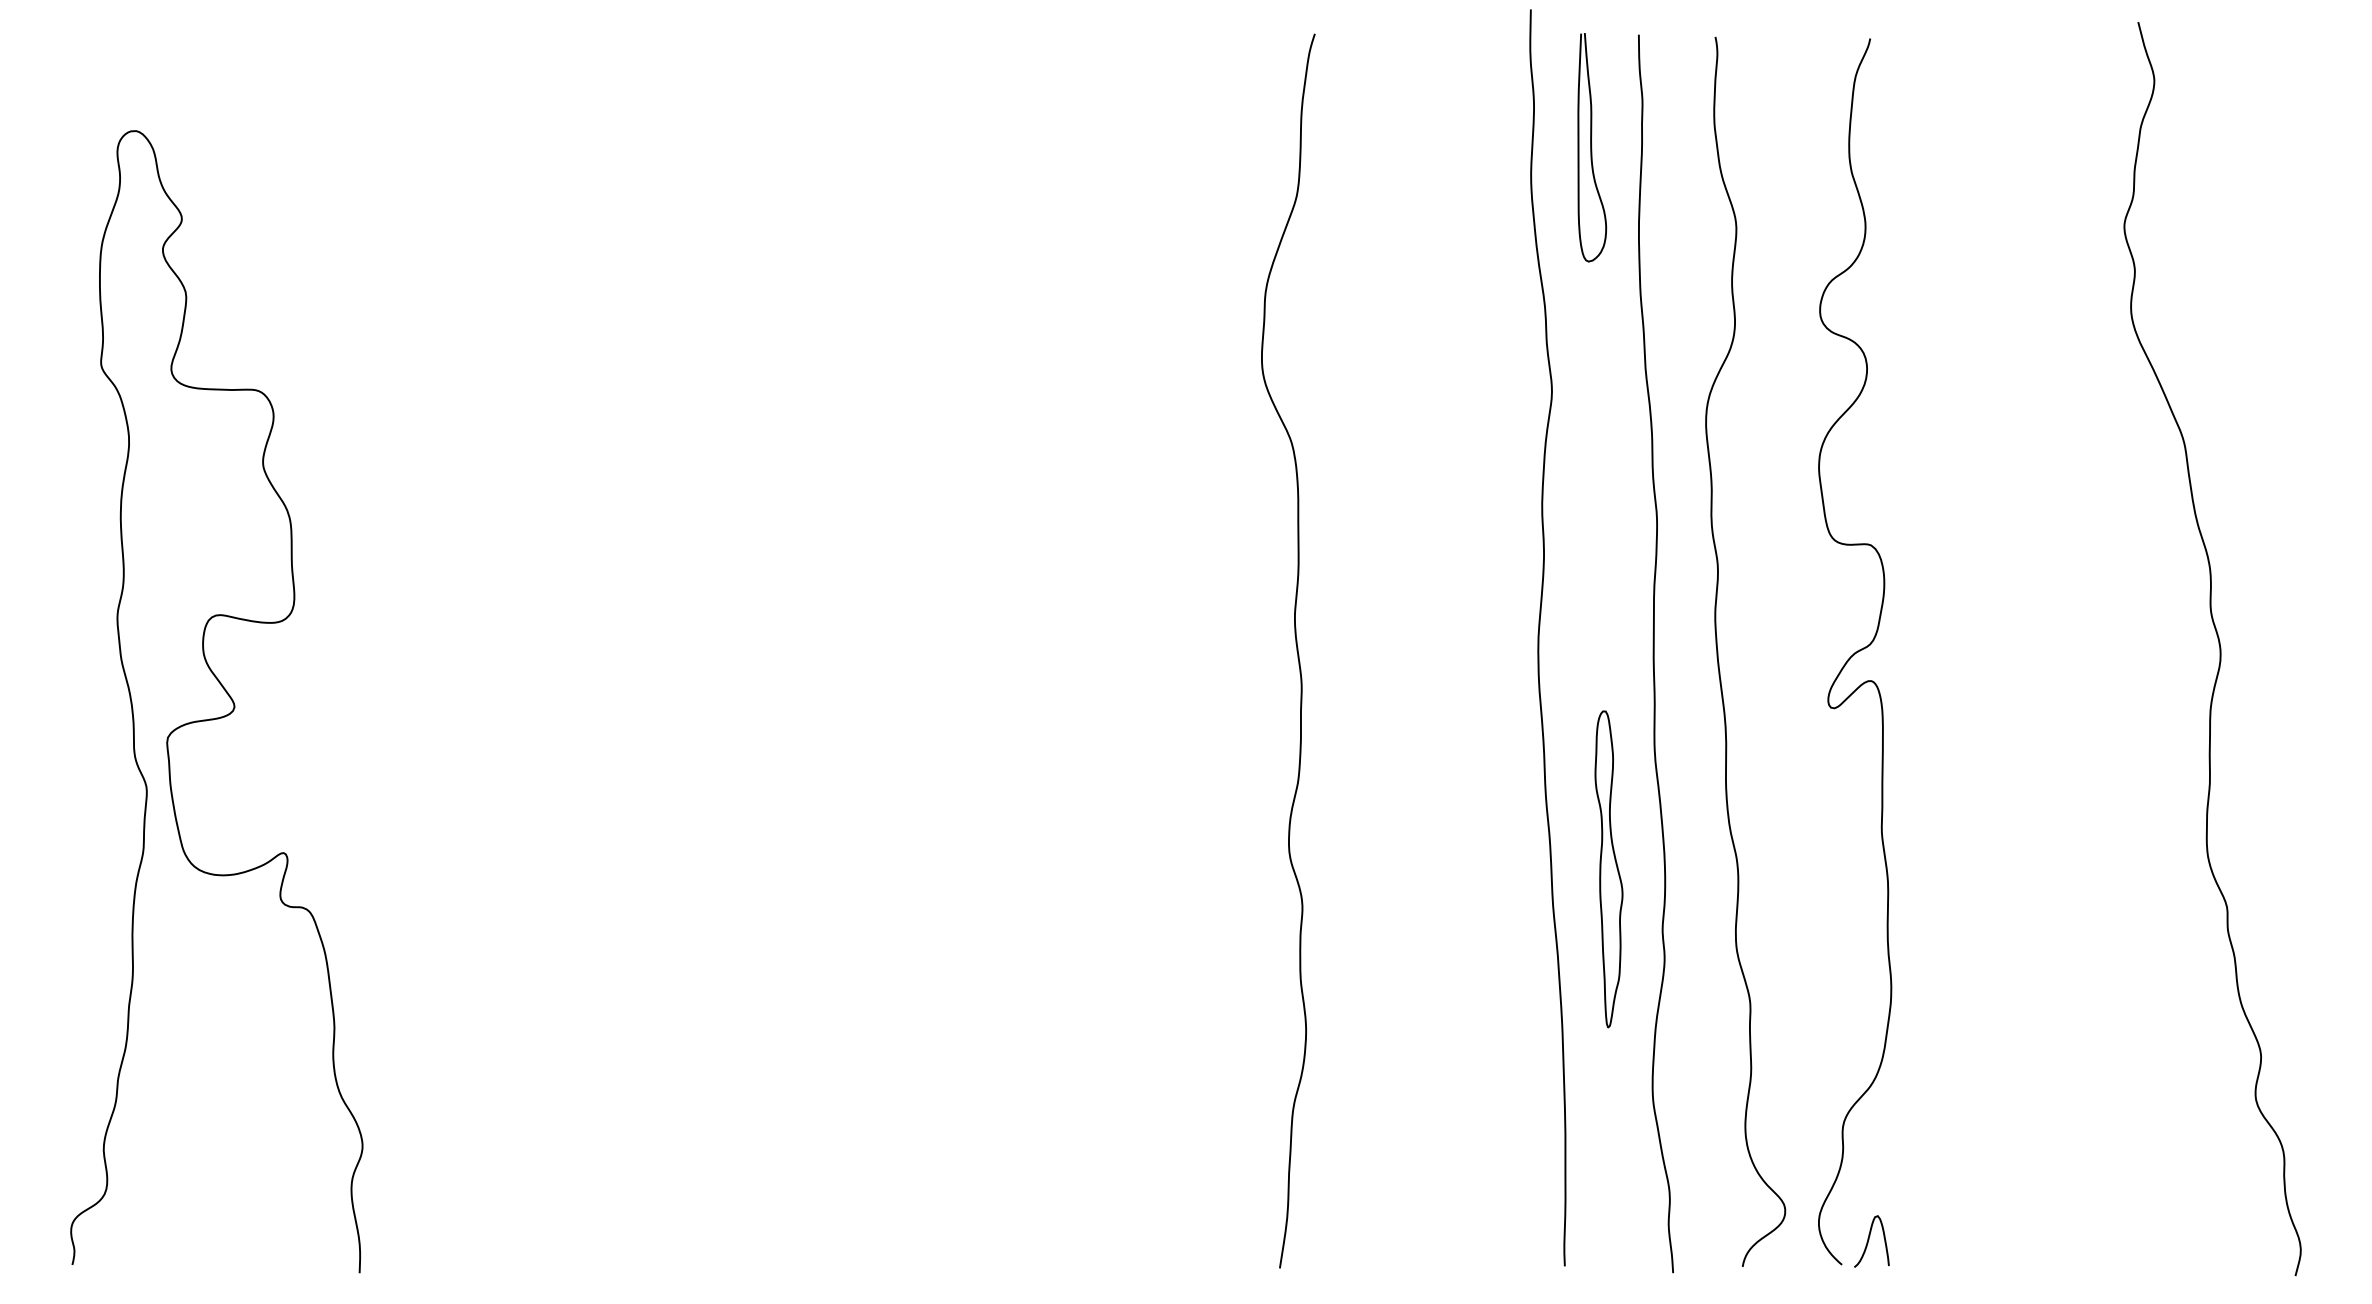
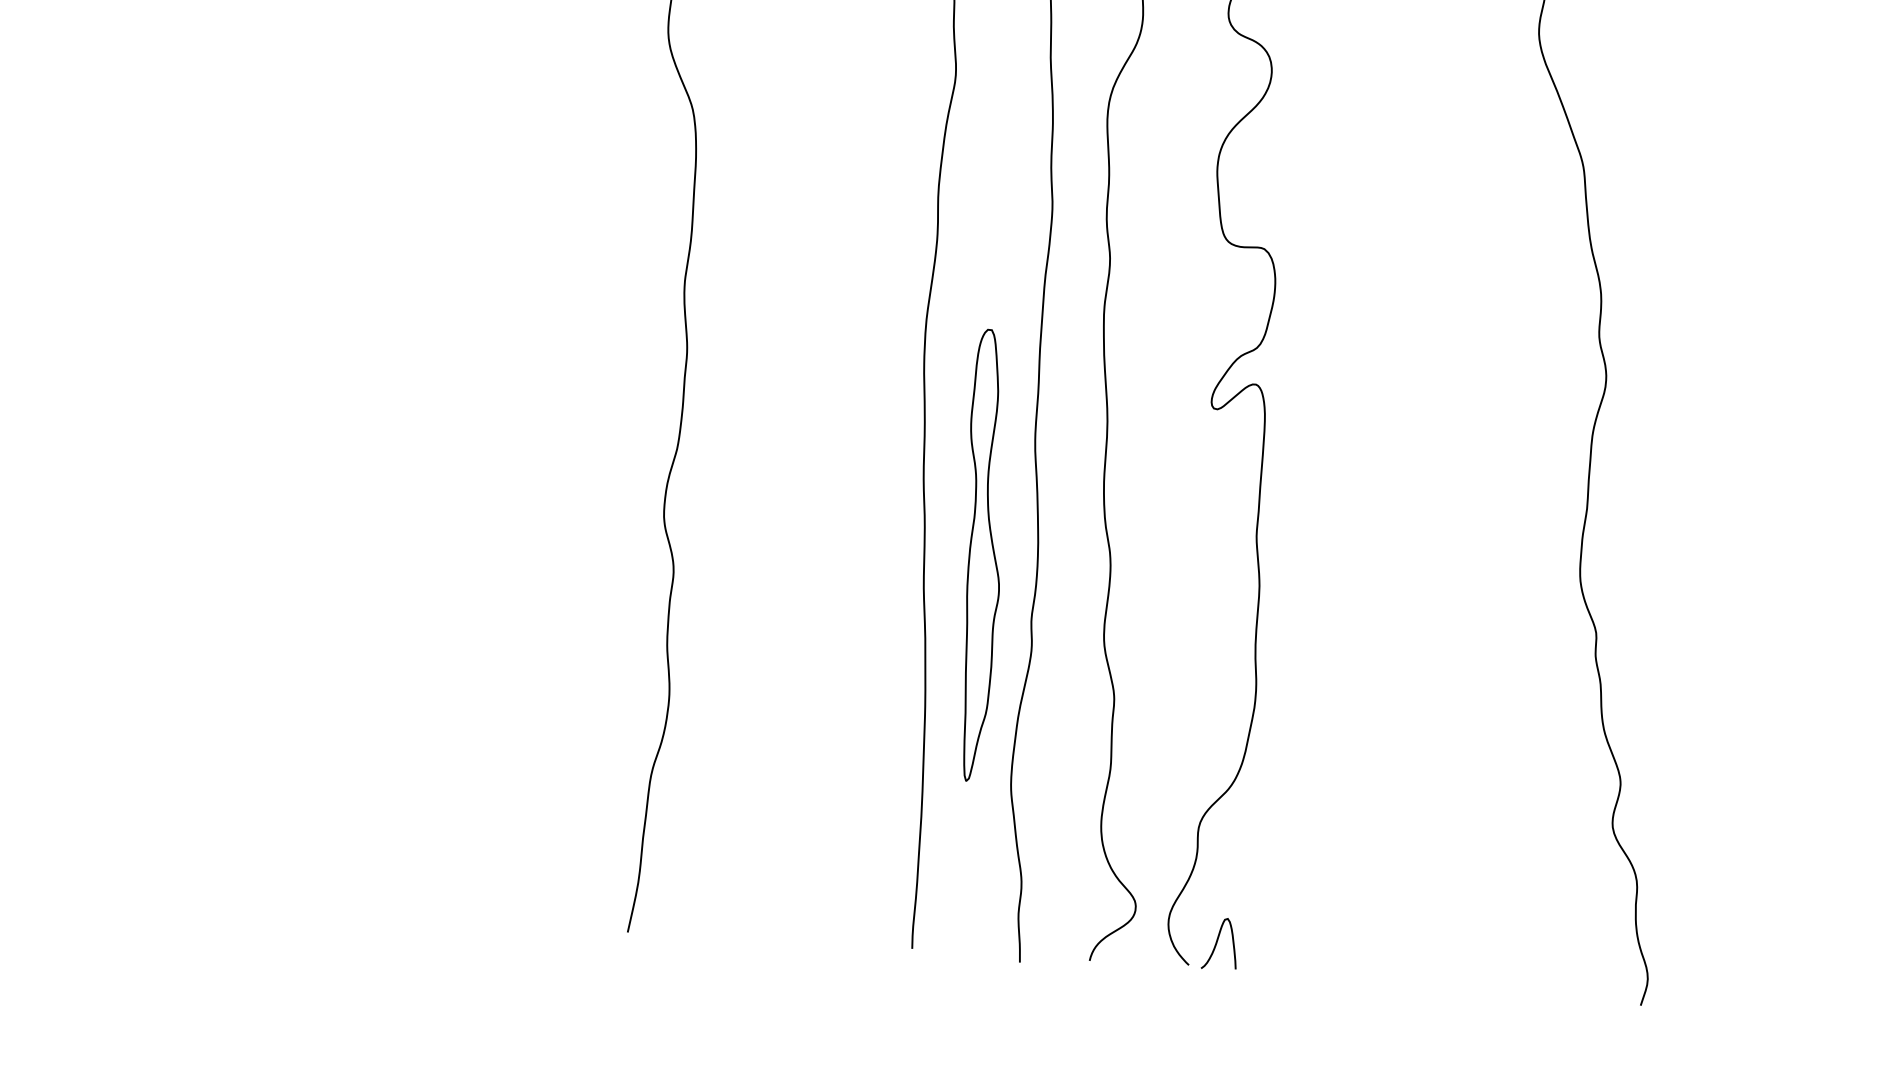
part: (1608, 869) -> (981, 555), size x1.43

